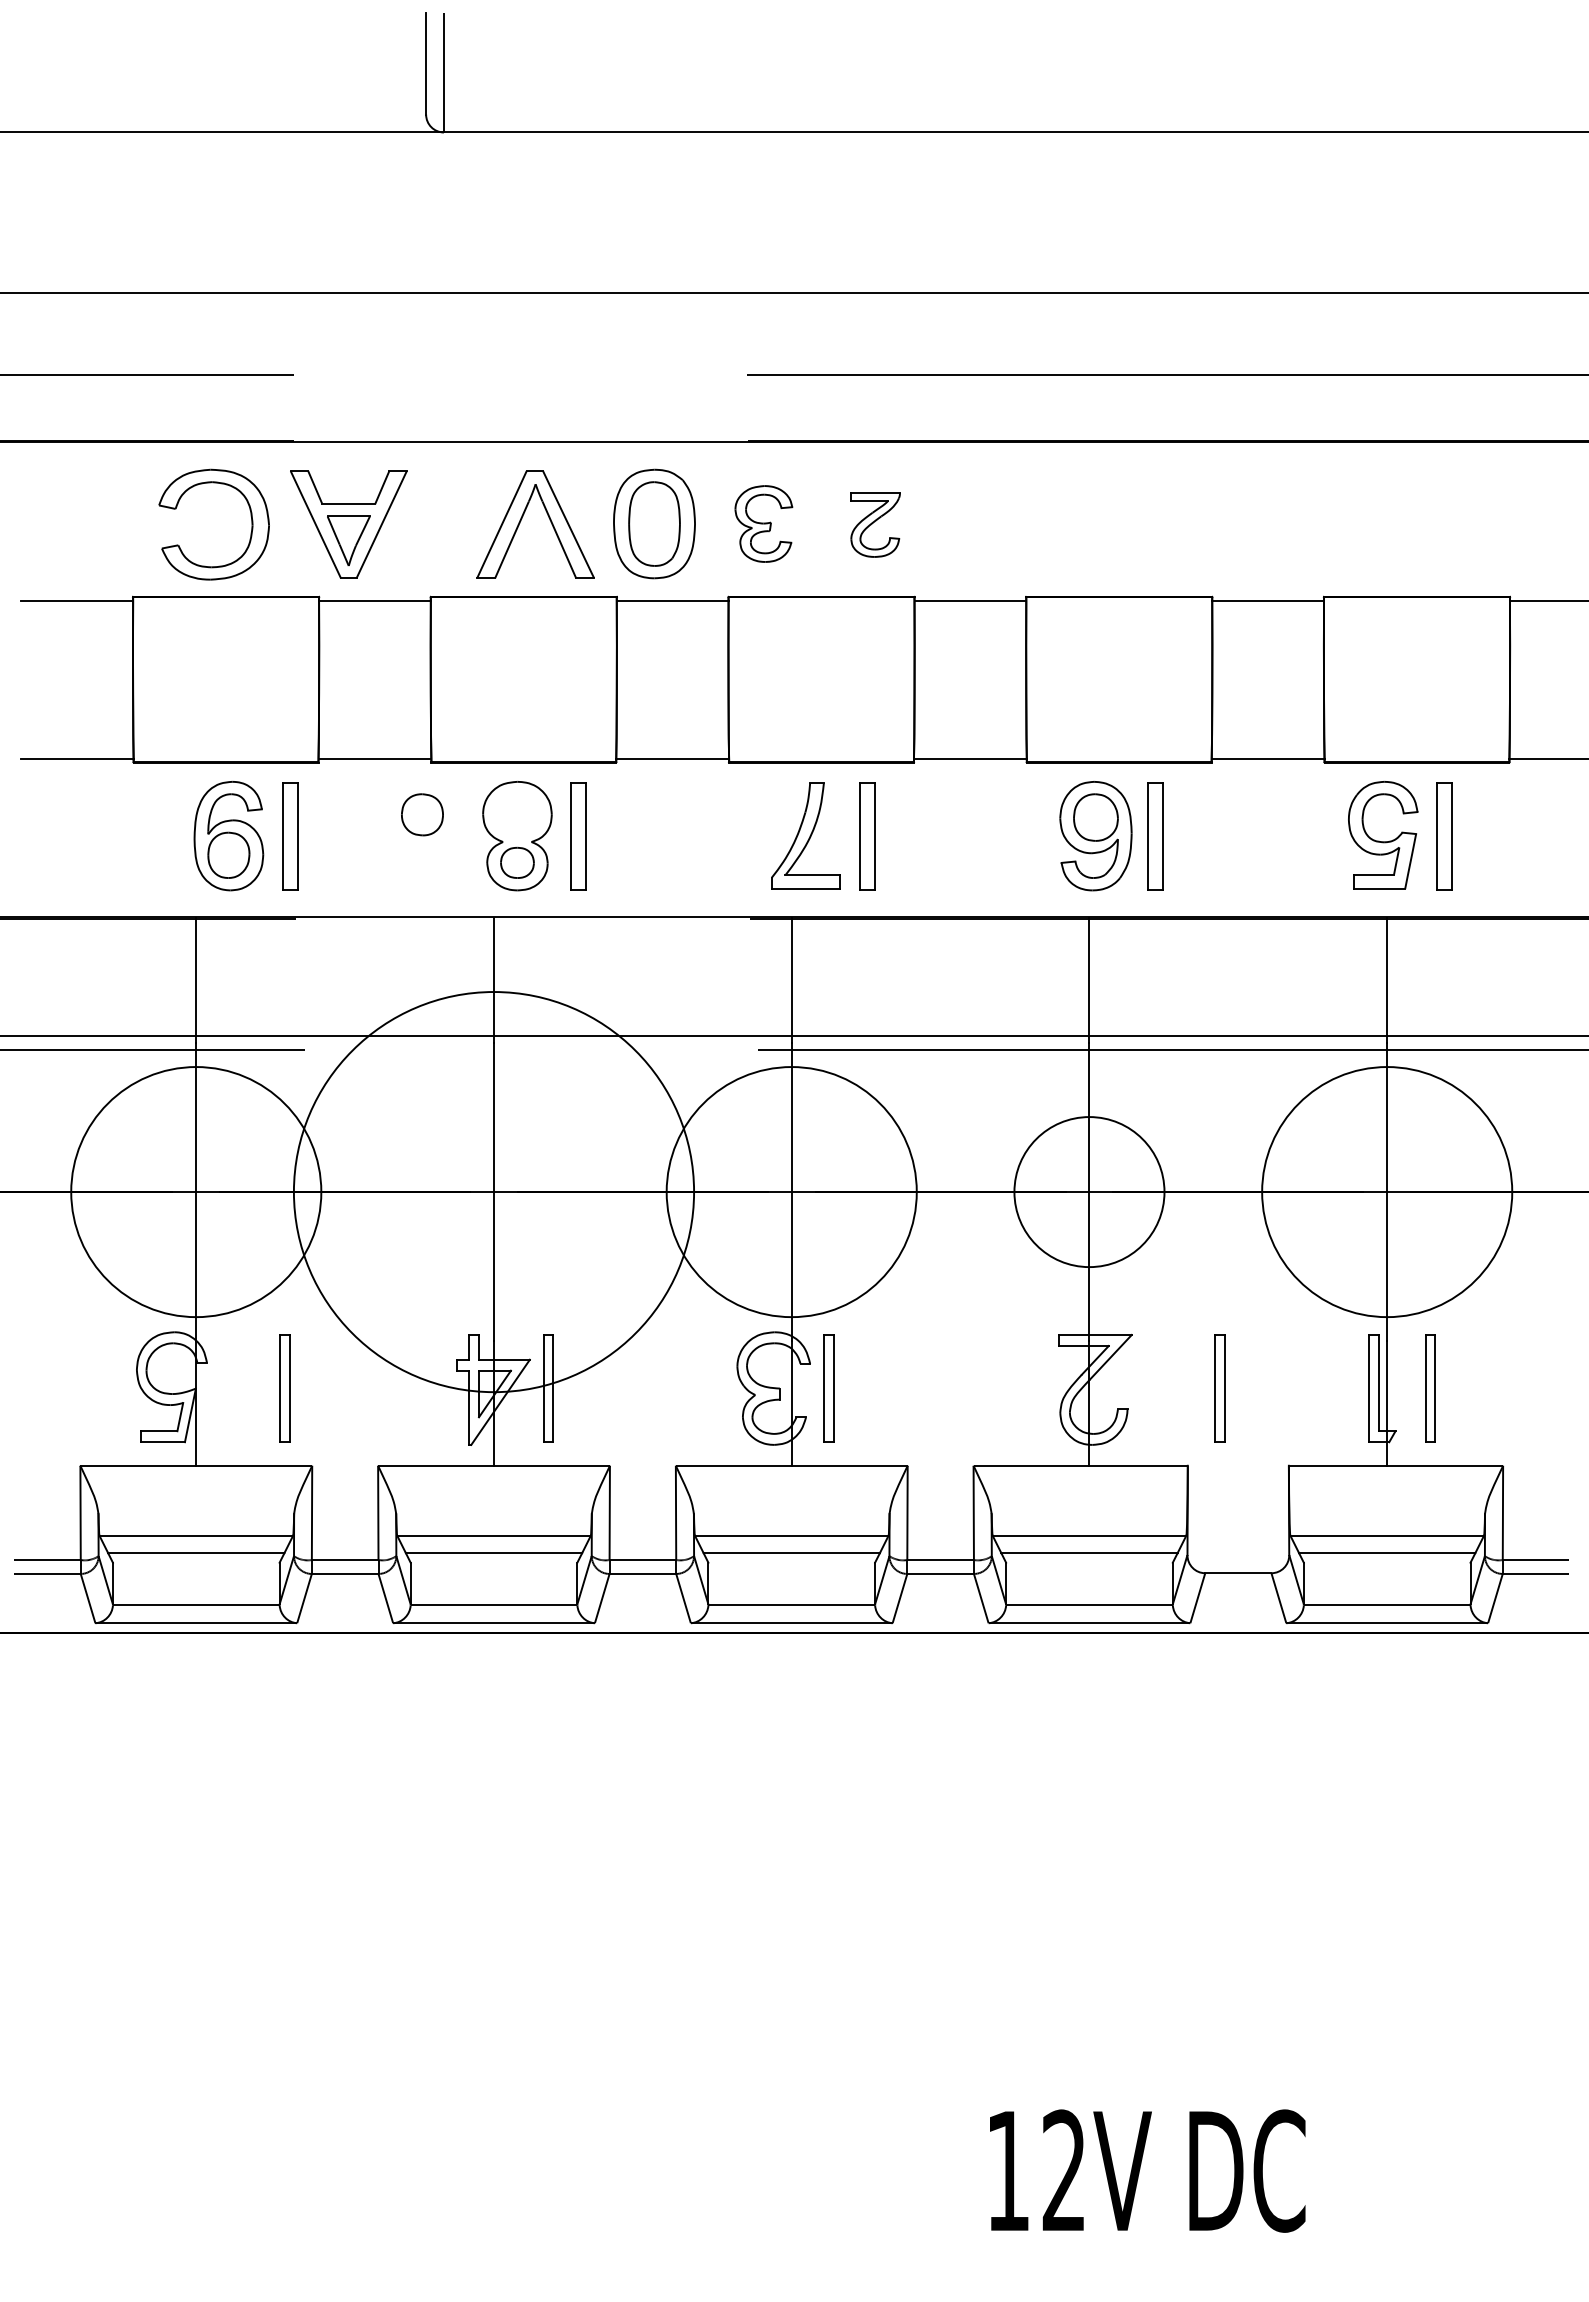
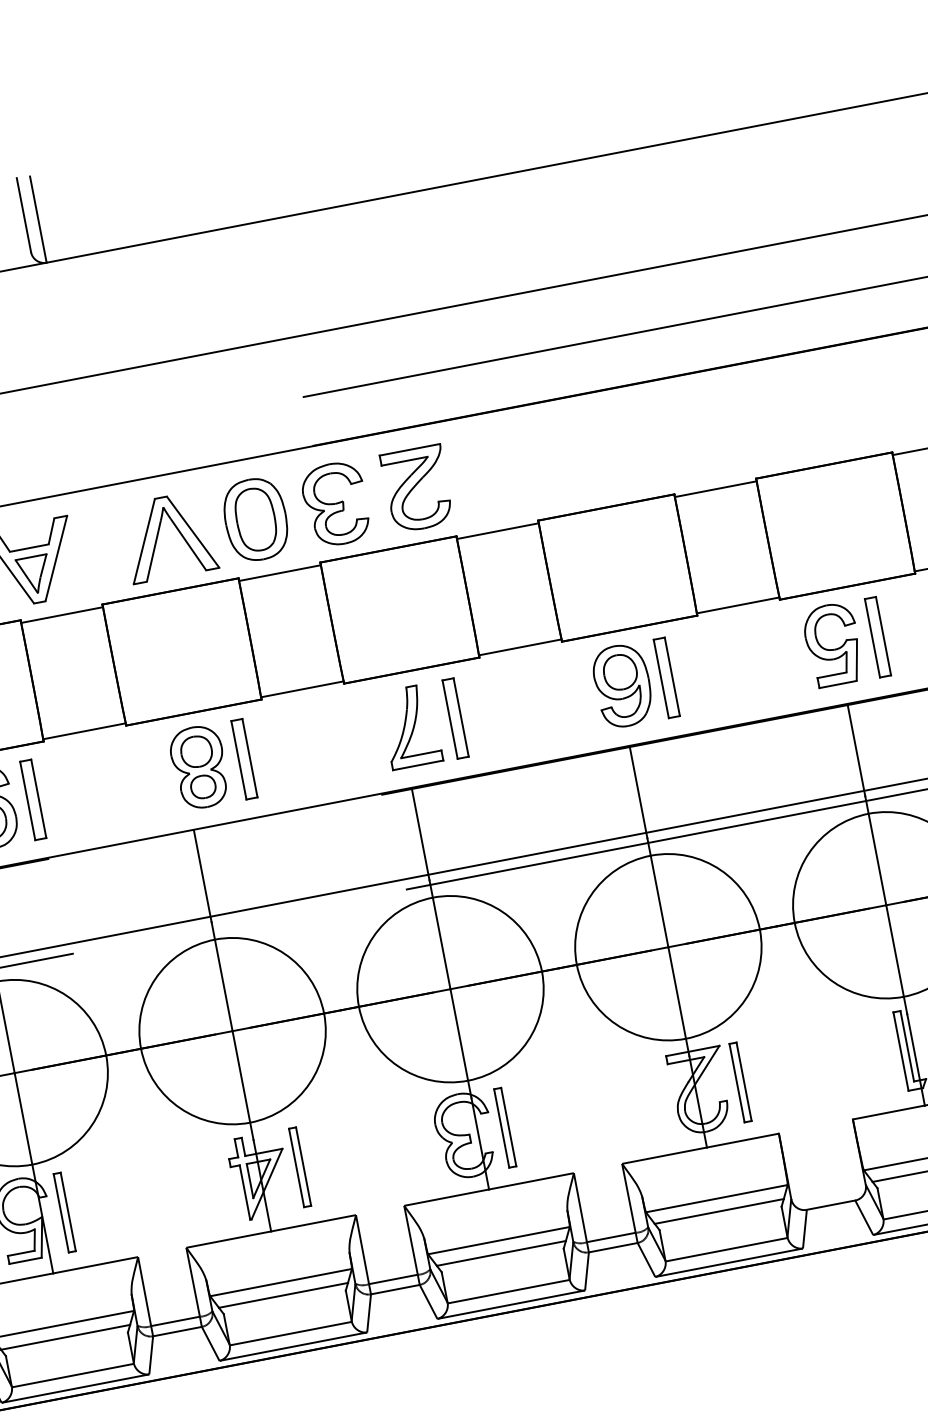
part: (763, 523) -> (335, 503), size x1.43
part: (875, 524) -> (417, 488), size x1.67
part: (422, 814) -> (196, 751), moved
circle: (493, 1192) -> (232, 1031), size x0.62
circle: (1089, 1192) -> (668, 947), size x1.67
part: (284, 1388) -> (64, 1212), moved
part: (1219, 1388) -> (739, 1082), moved

